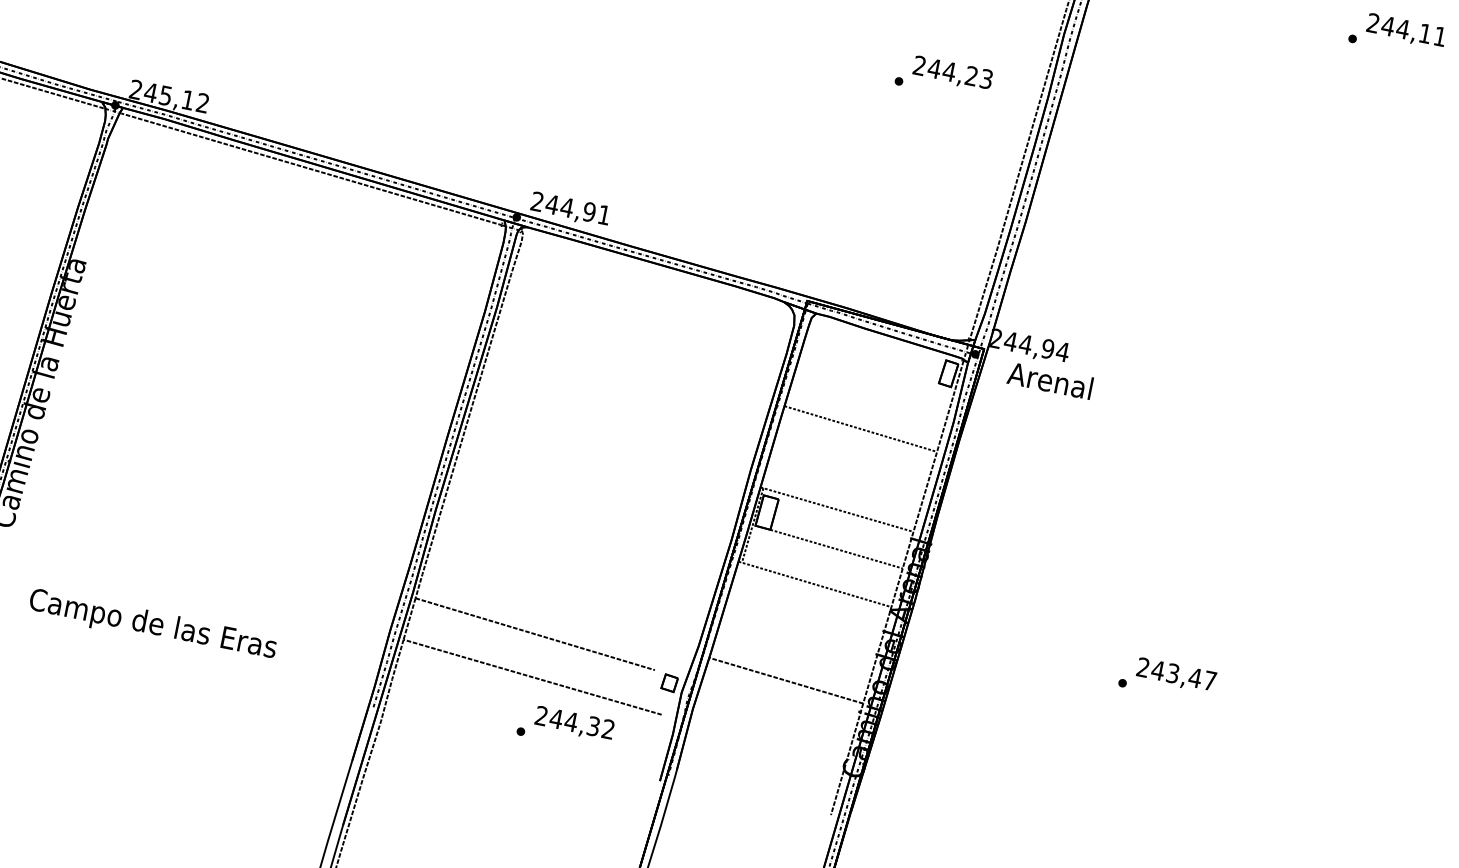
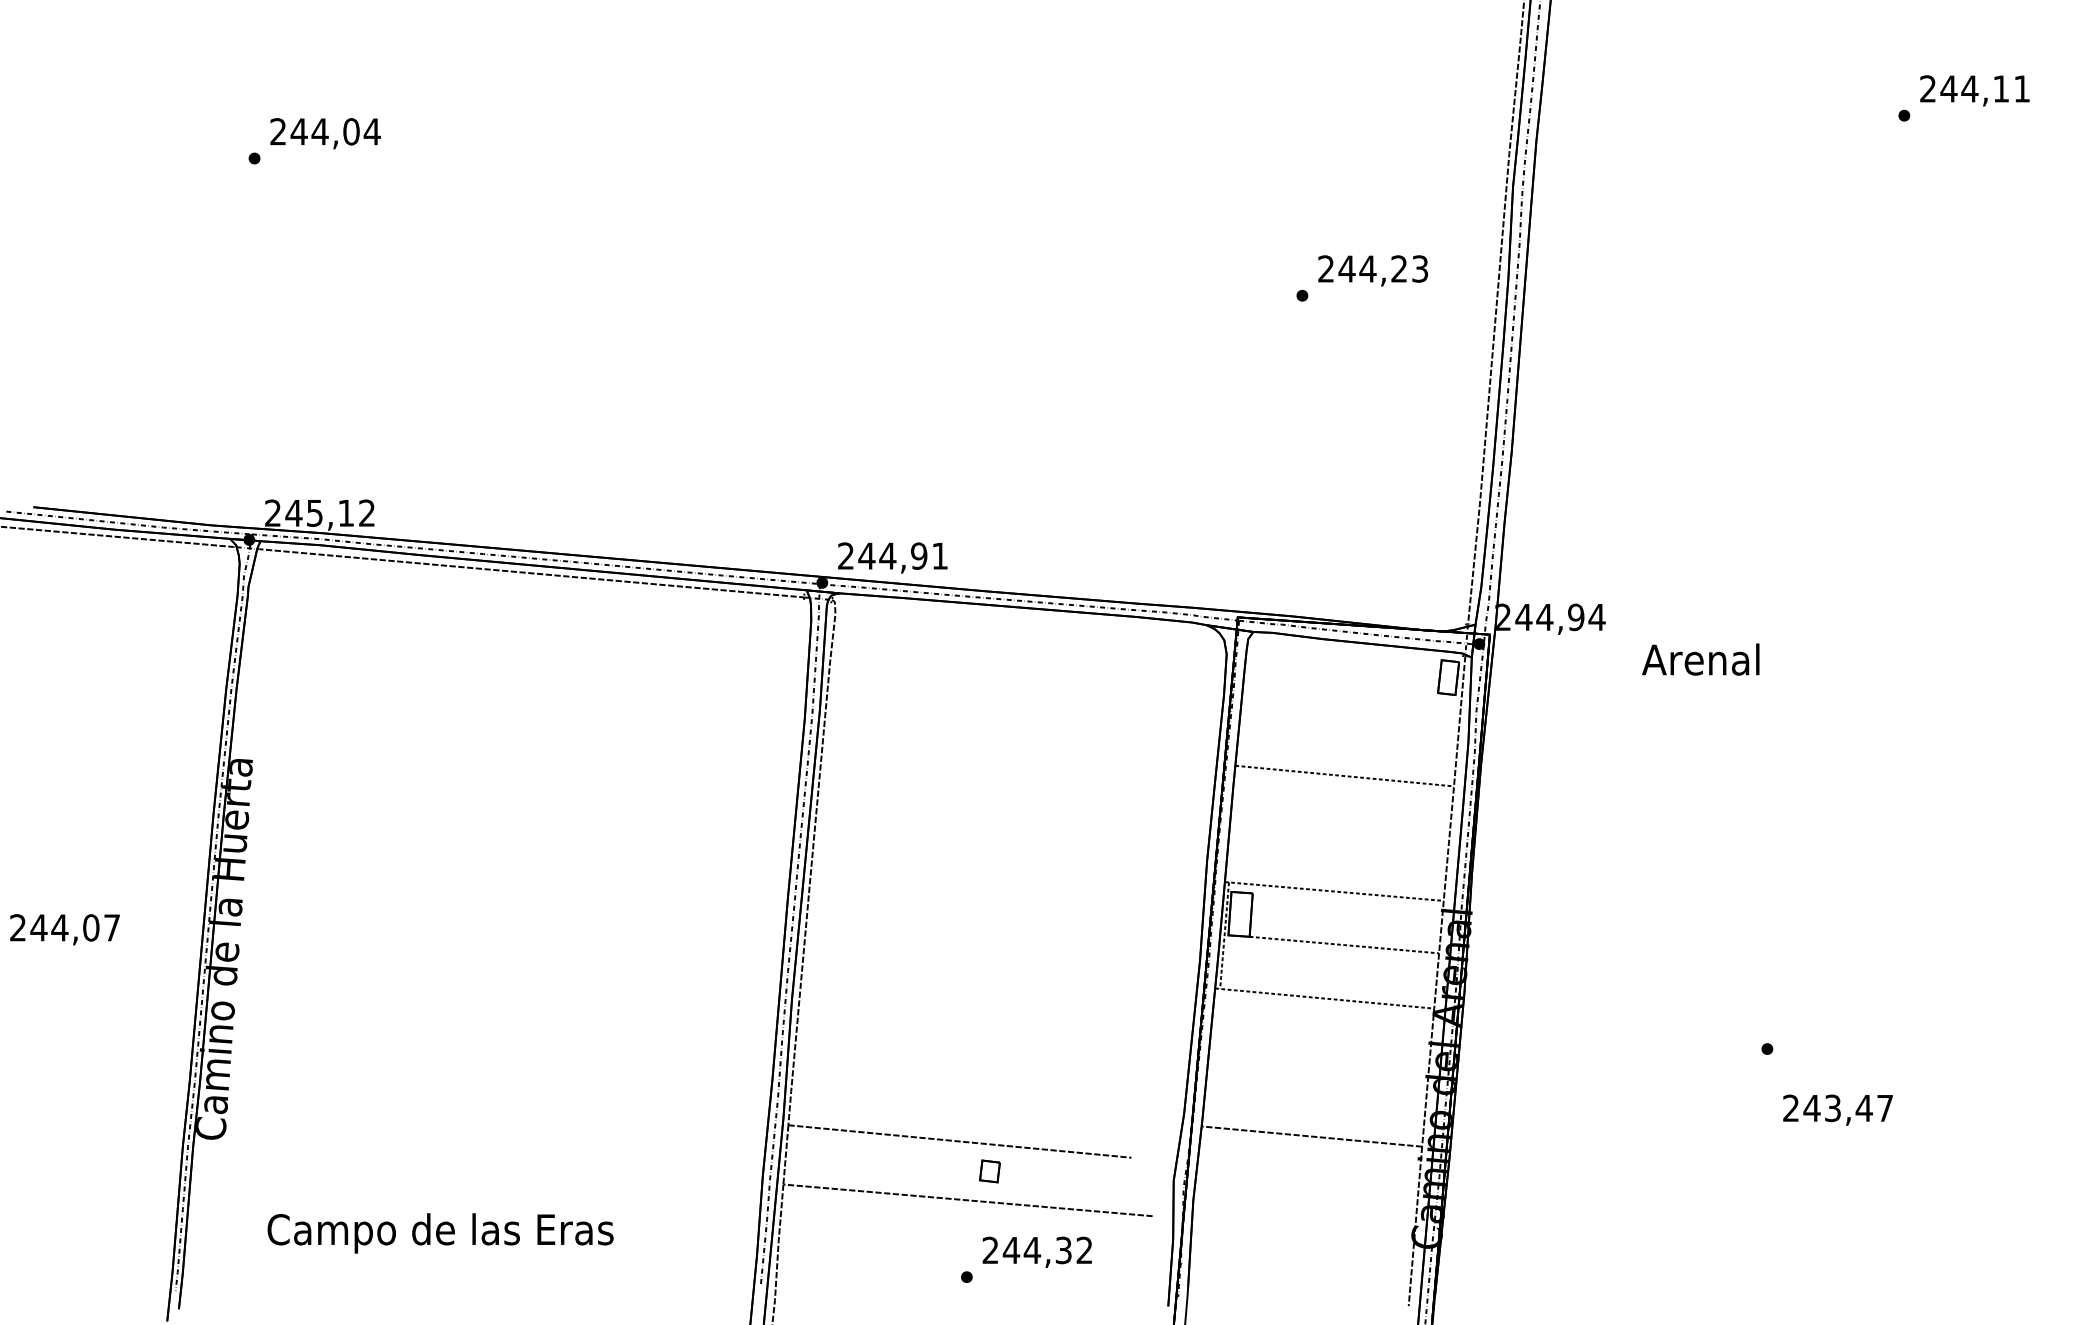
text: (1050, 380) -> (1700, 659), moved
text: (1176, 674) -> (1837, 1109), moved
part: (669, 683) -> (989, 1171), moved

